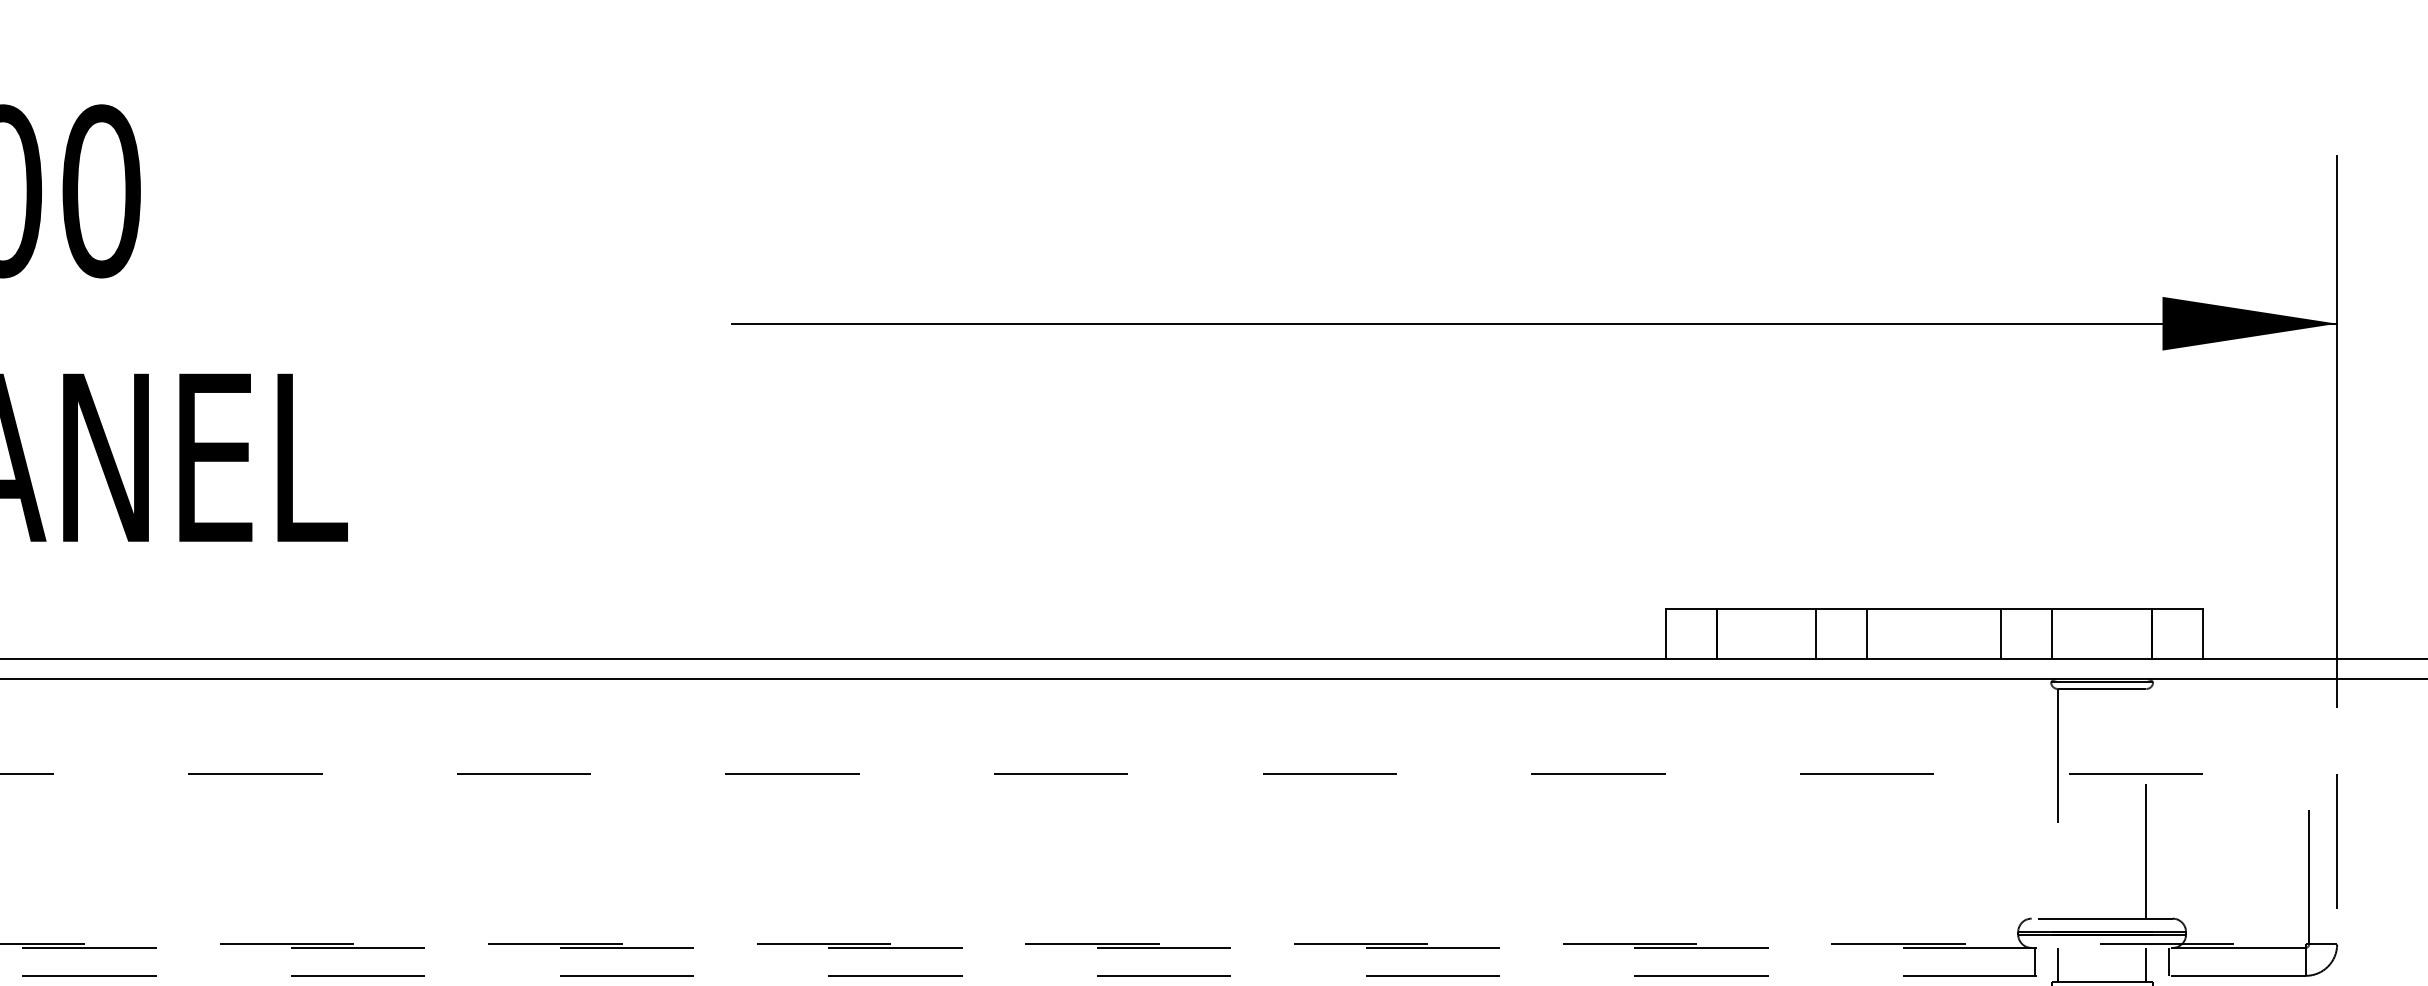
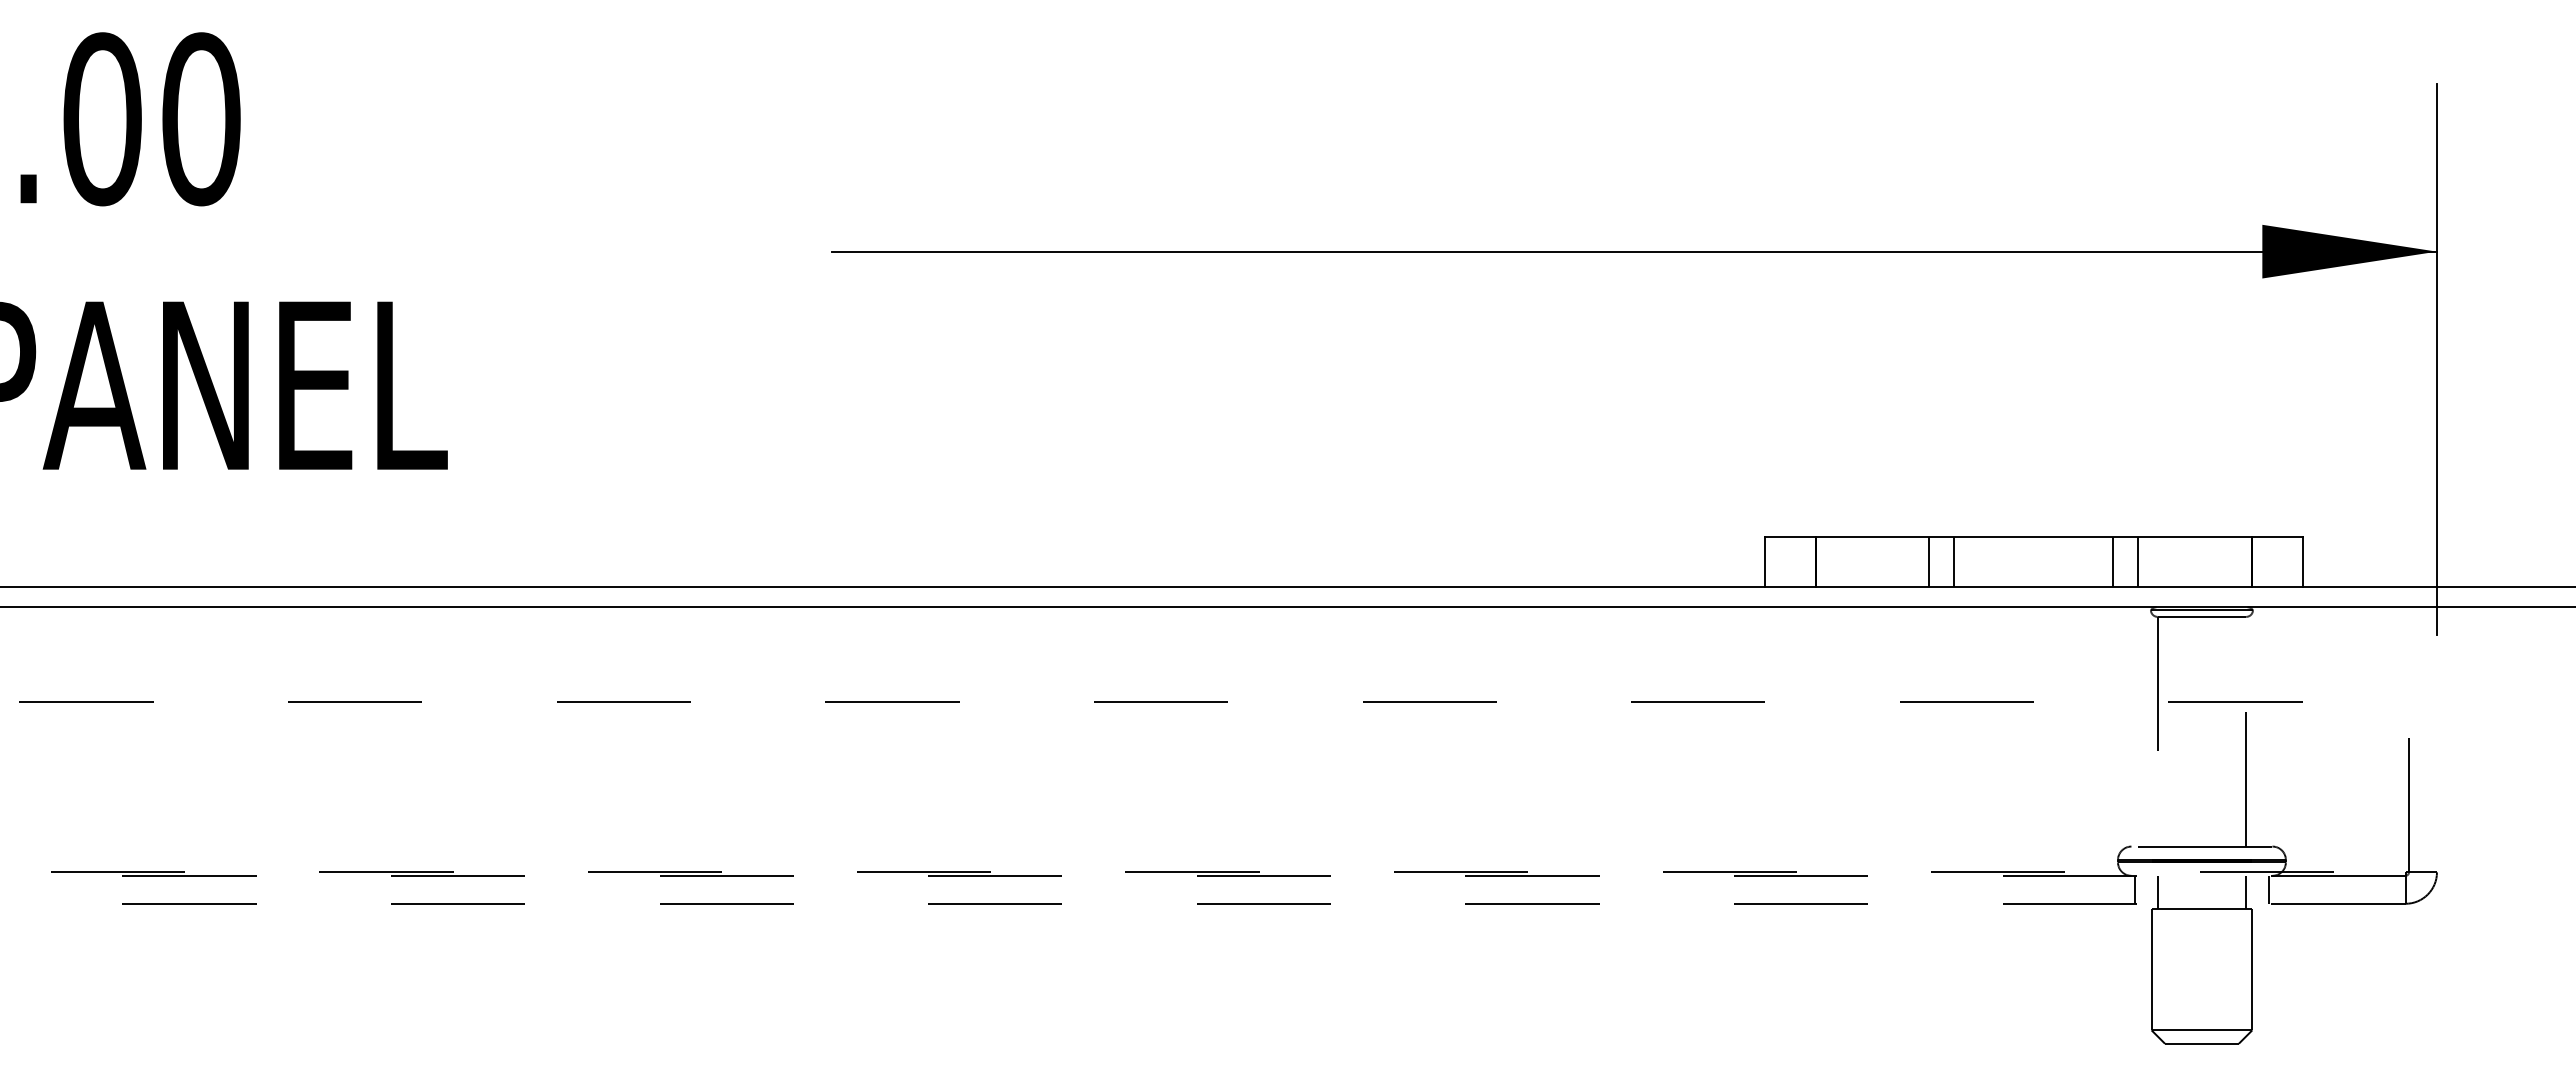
line: (1815, 633) -> (1953, 561), moved
line: (1866, 633) -> (1928, 561), moved
line: (2001, 633) -> (2138, 561), moved
line: (2052, 633) -> (2113, 561), moved
line: (2336, 841) -> (2436, 769), removed

